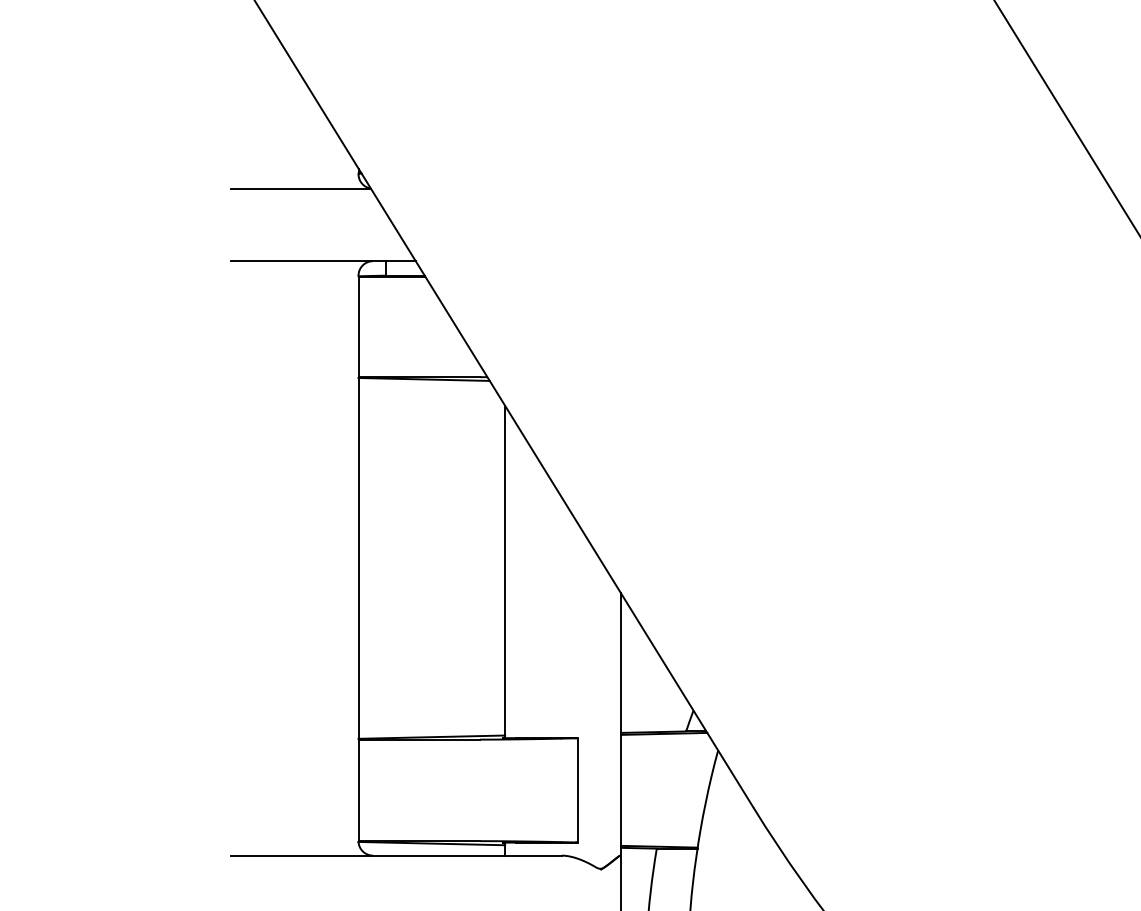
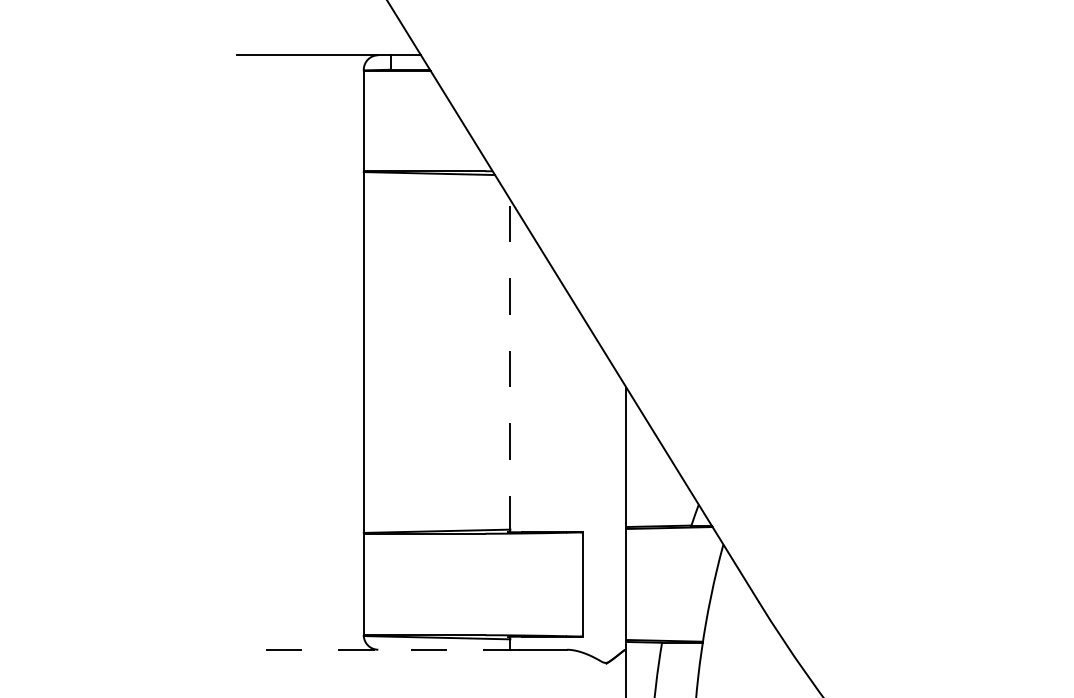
line: (505, 571) -> (510, 365), solid -> dashed
line: (372, 855) -> (377, 649), solid -> dashed

